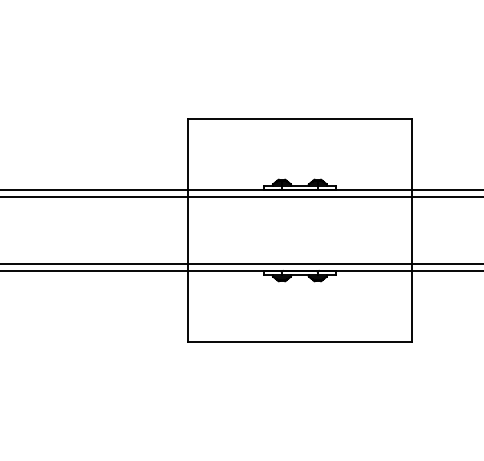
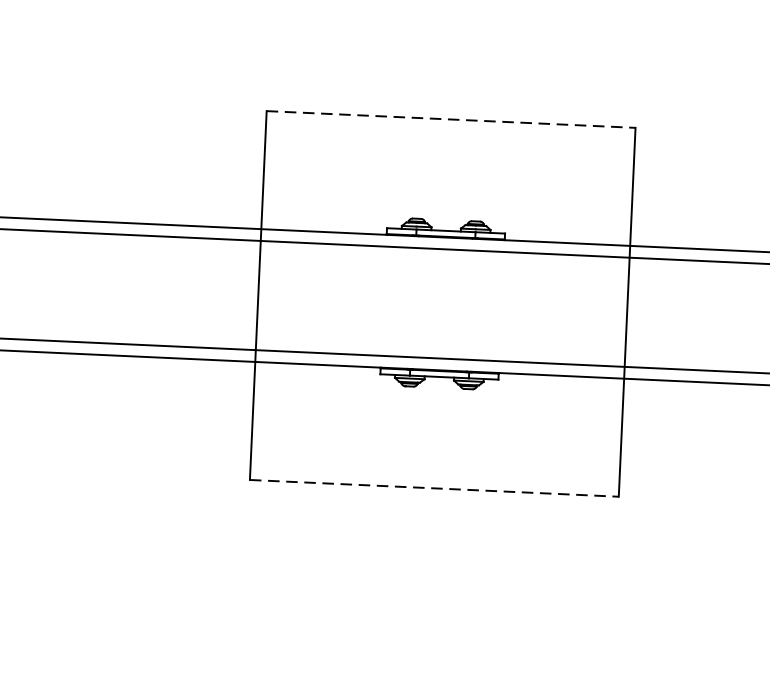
line: (299, 118) -> (450, 119), solid -> dashed
line: (299, 342) -> (433, 488), solid -> dashed

